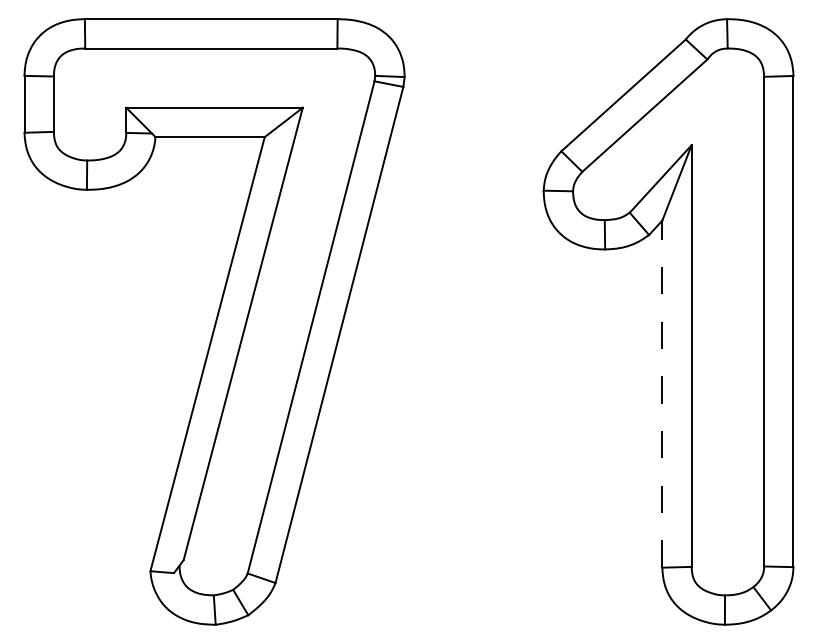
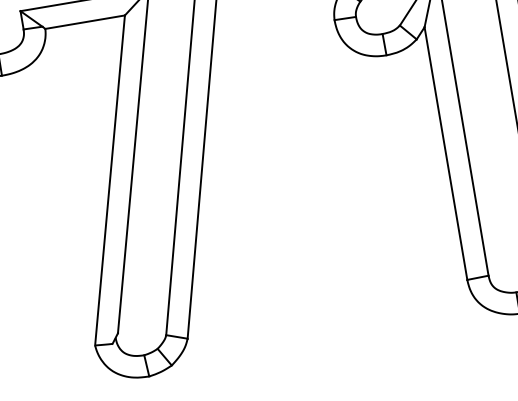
line: (662, 394) -> (446, 153), dashed -> solid

